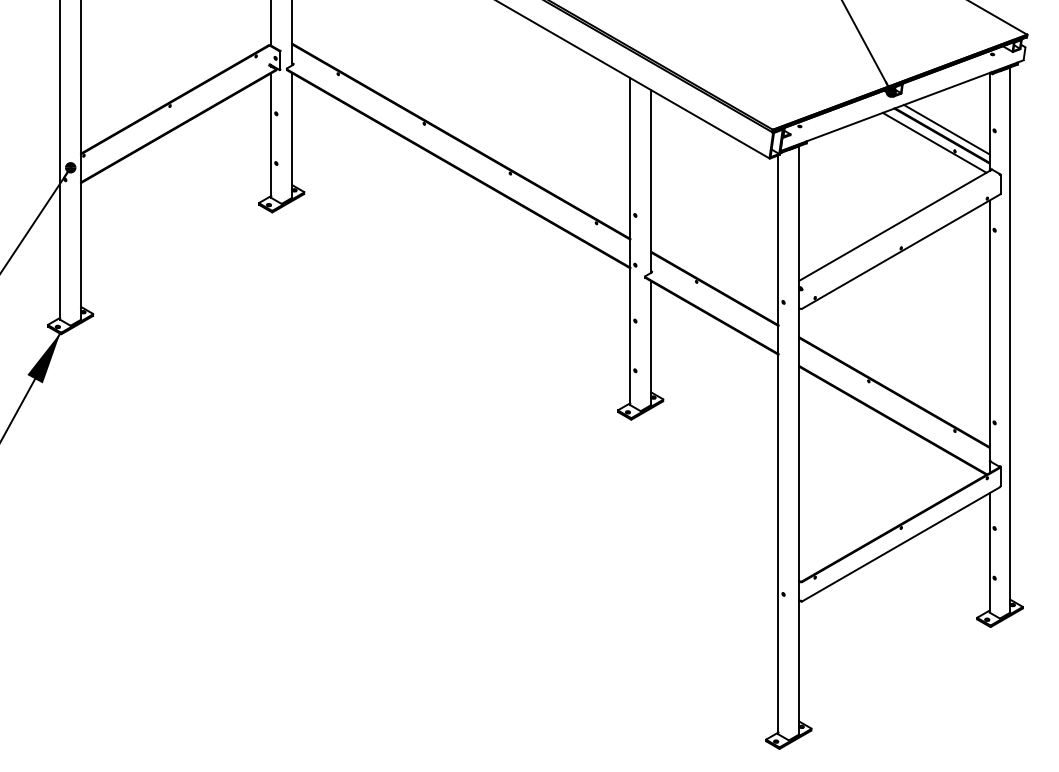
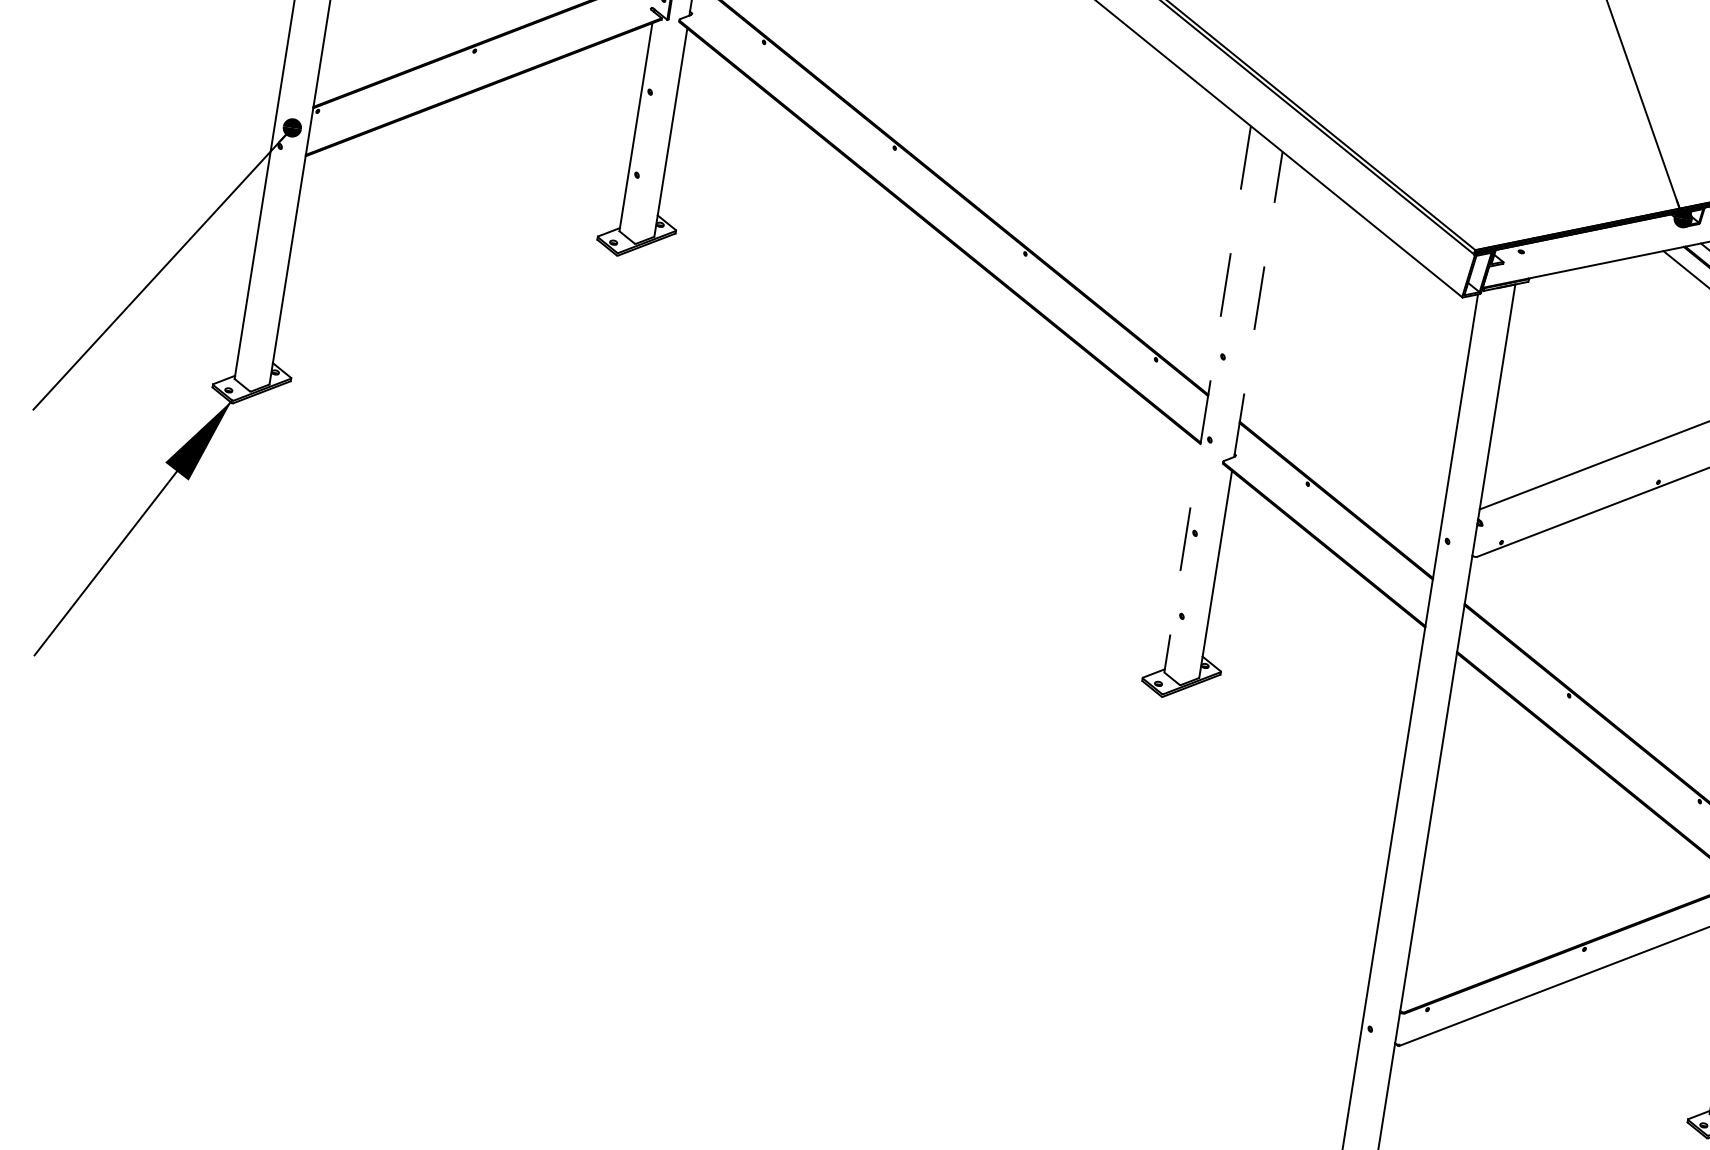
line: (651, 181) -> (1258, 304), solid -> dashed
line: (630, 242) -> (1207, 400), solid -> dashed

